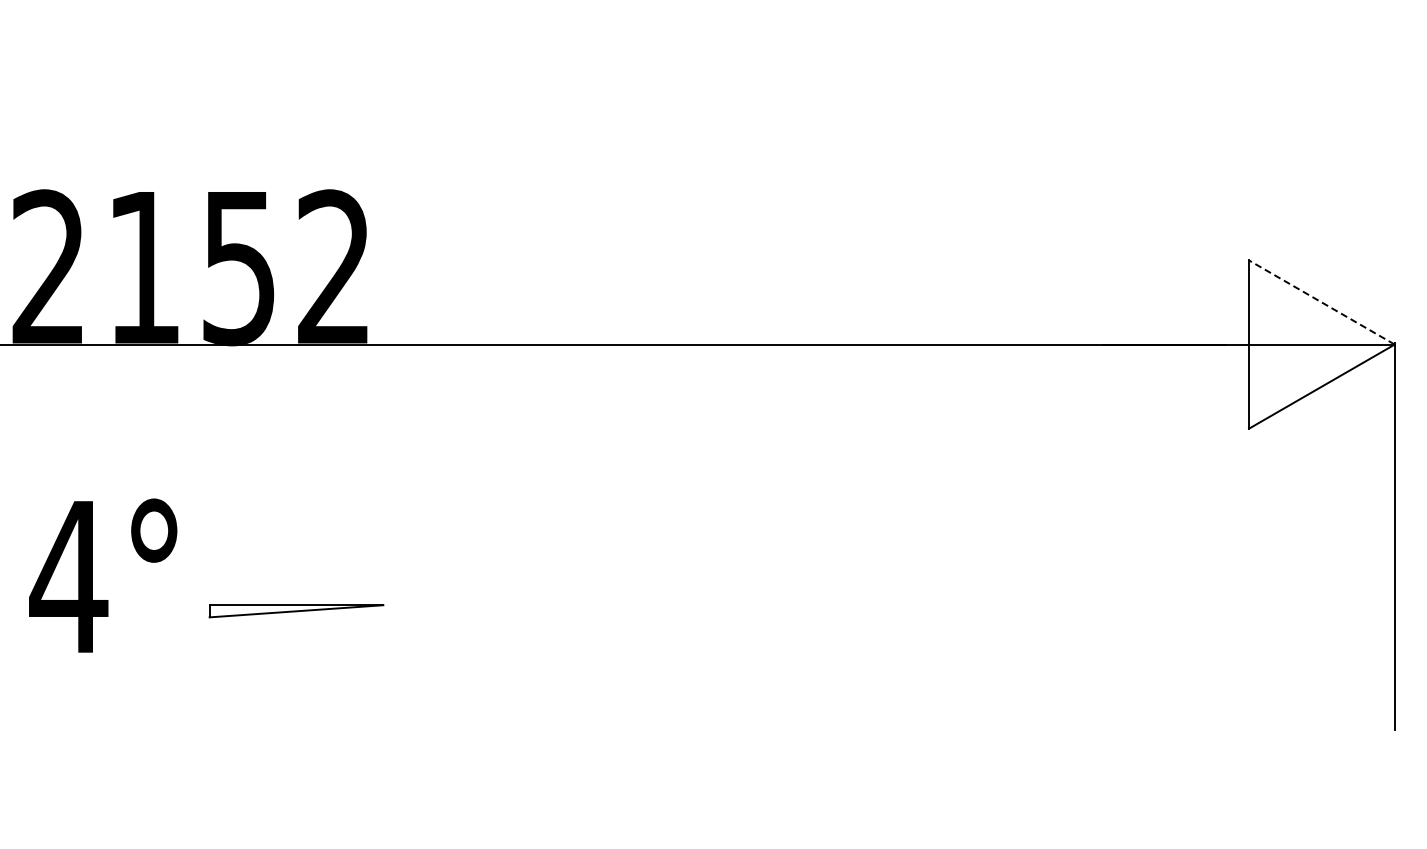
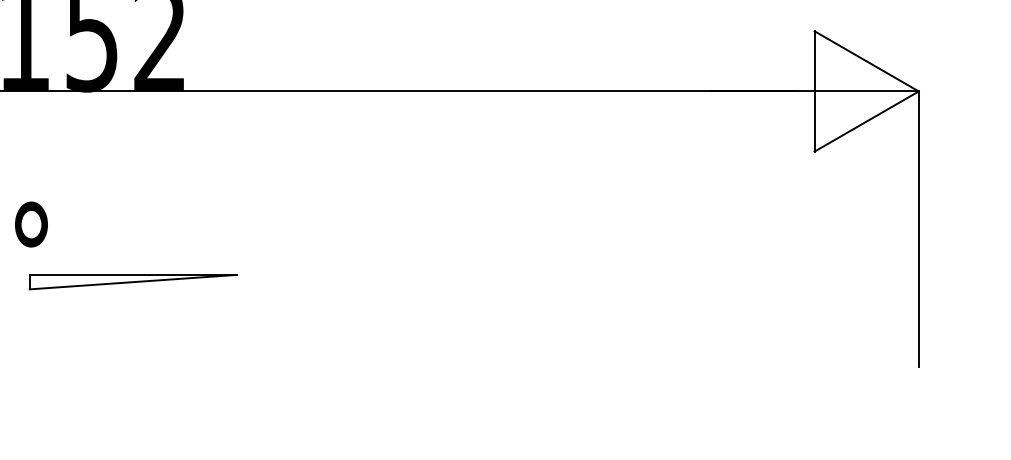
line: (1321, 302) -> (866, 61), dashed -> solid
part: (296, 611) -> (133, 282), size x1.67

